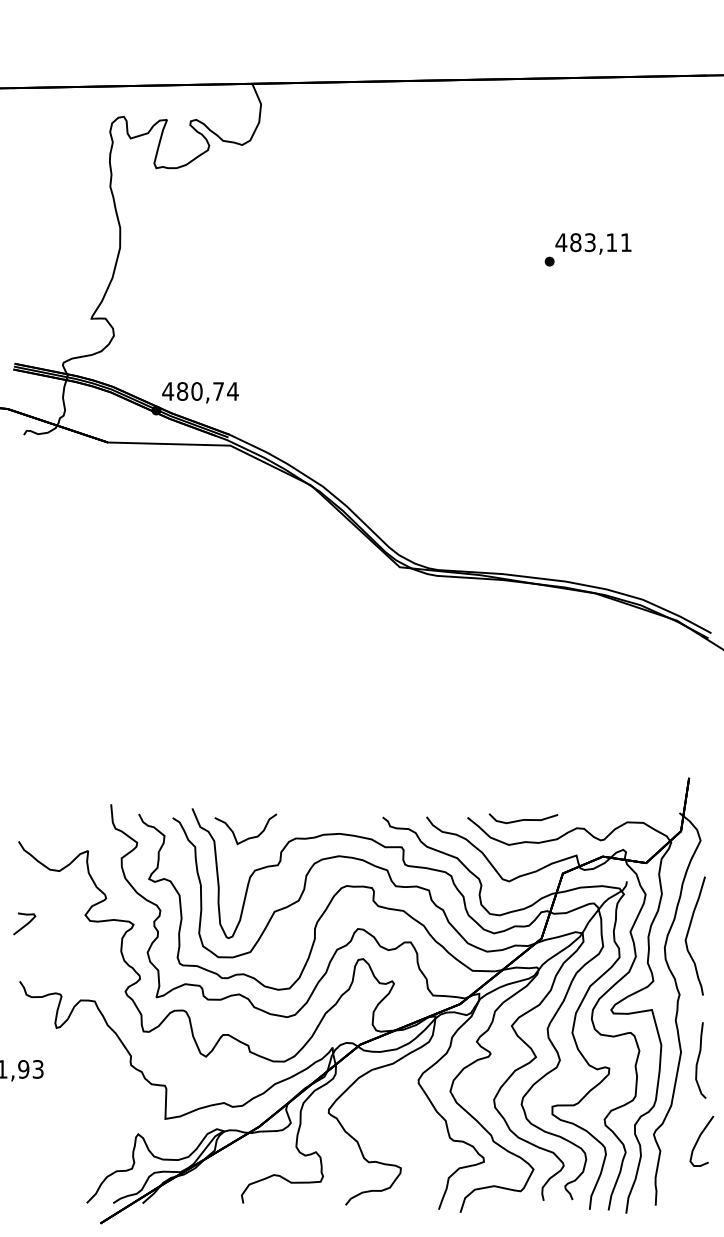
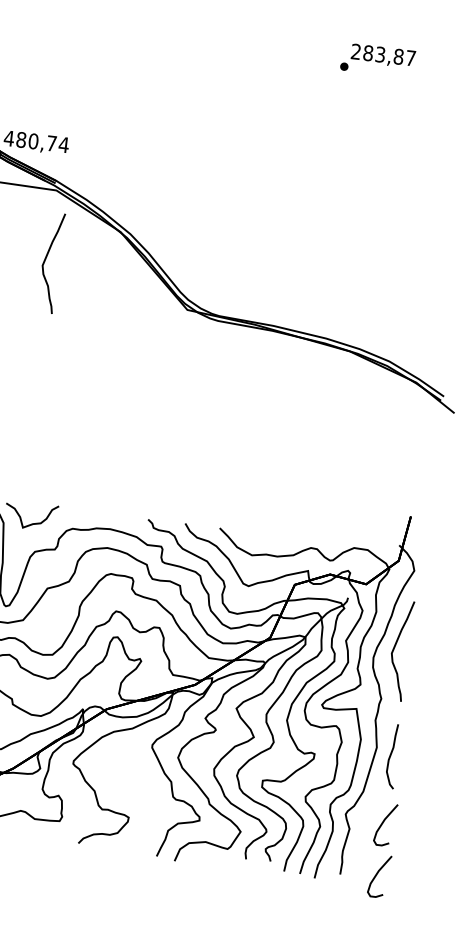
text: (593, 242) -> (383, 54), 483,11 -> 283,87
curve: (227, 529) -> (45, 260), added
curve: (523, 819) -> (266, 535), removed
curve: (699, 1200) -> (377, 874), added

